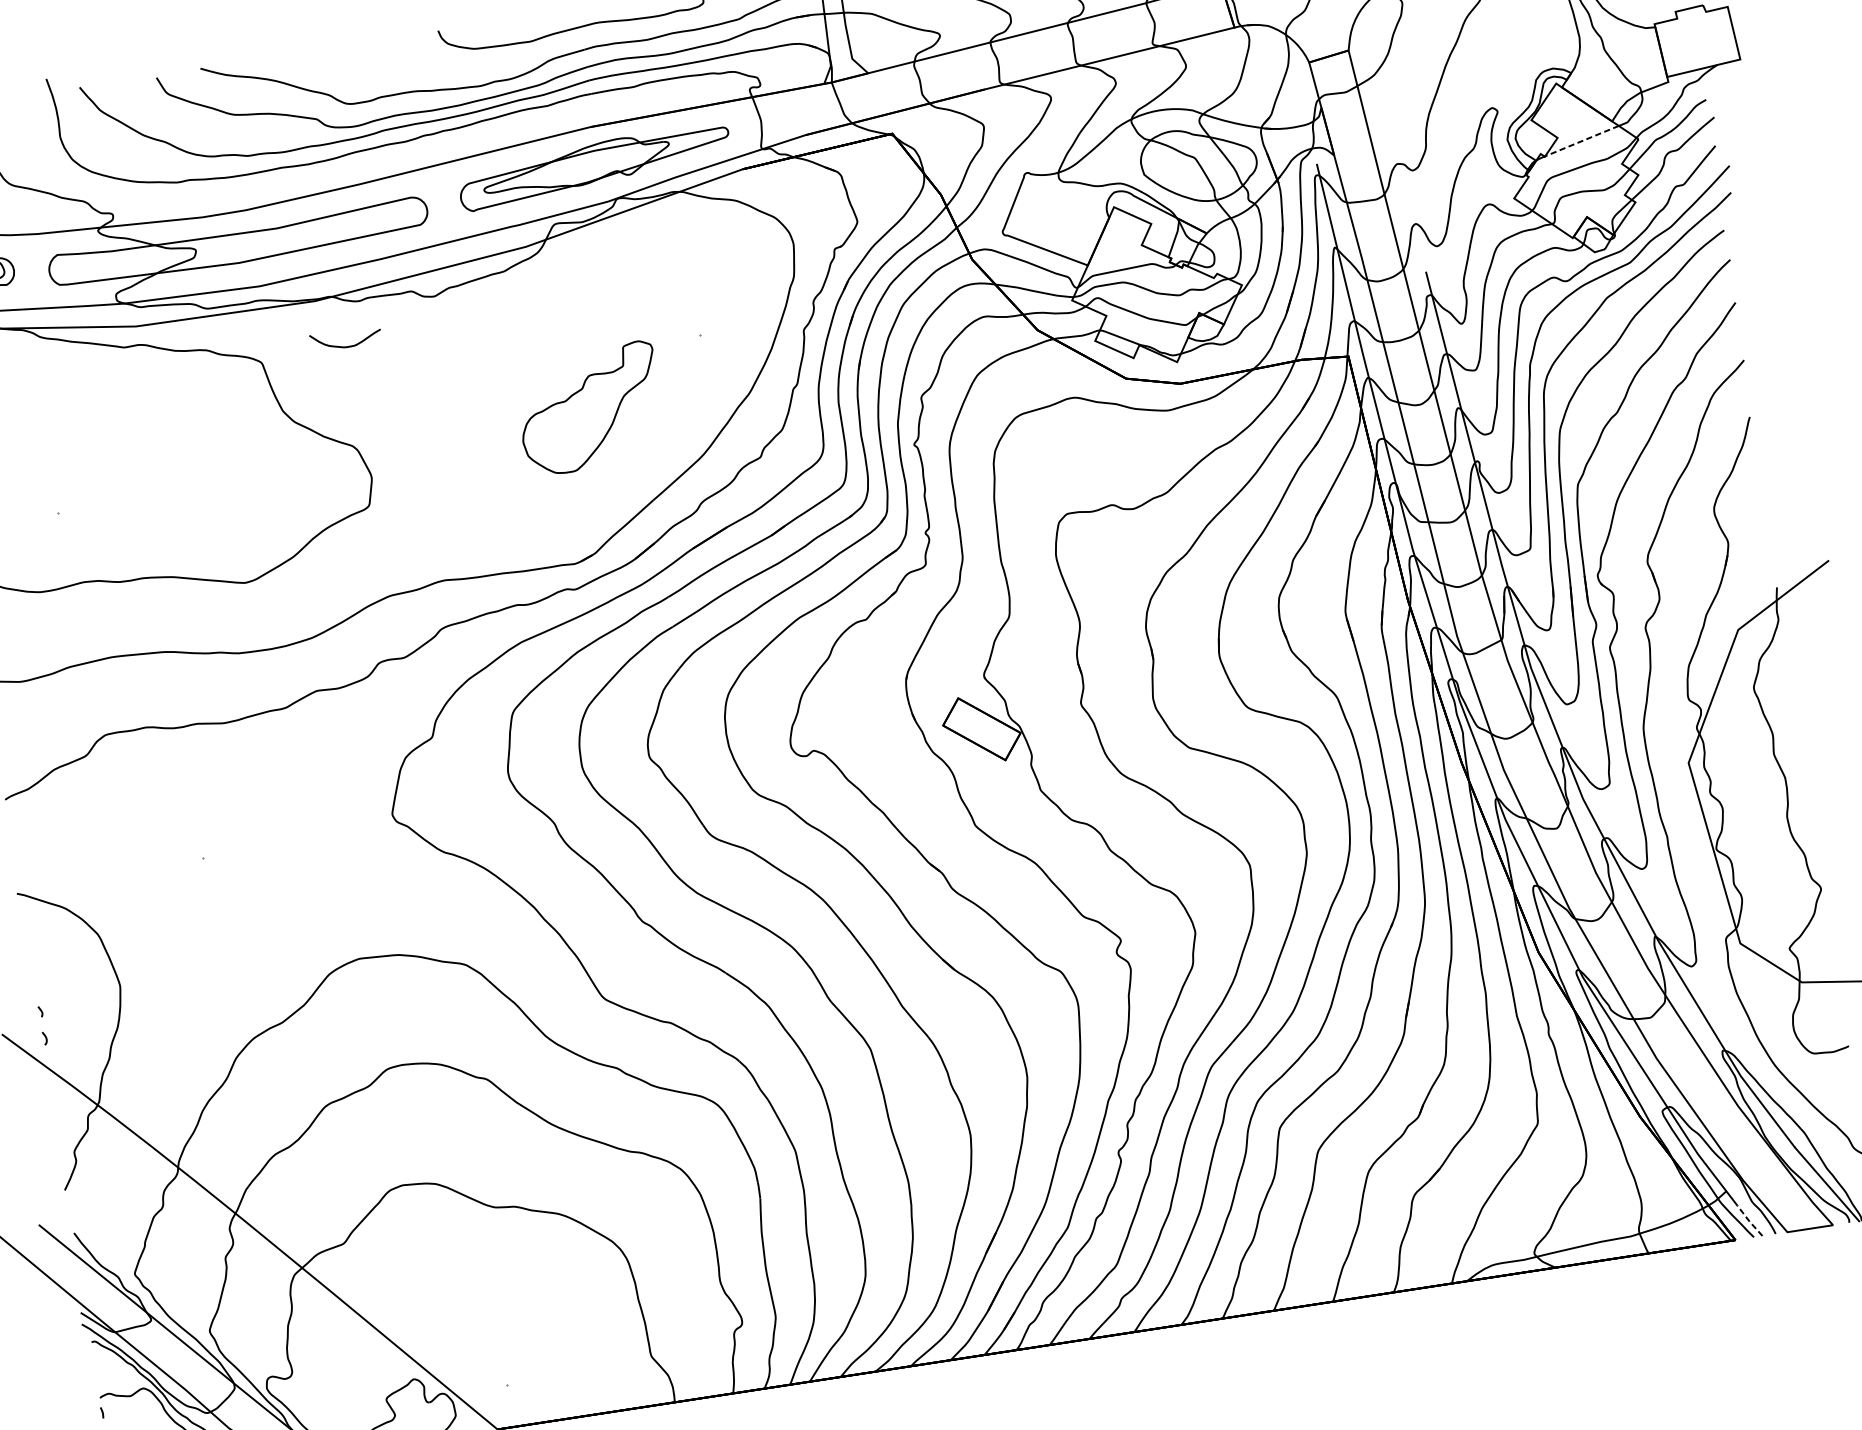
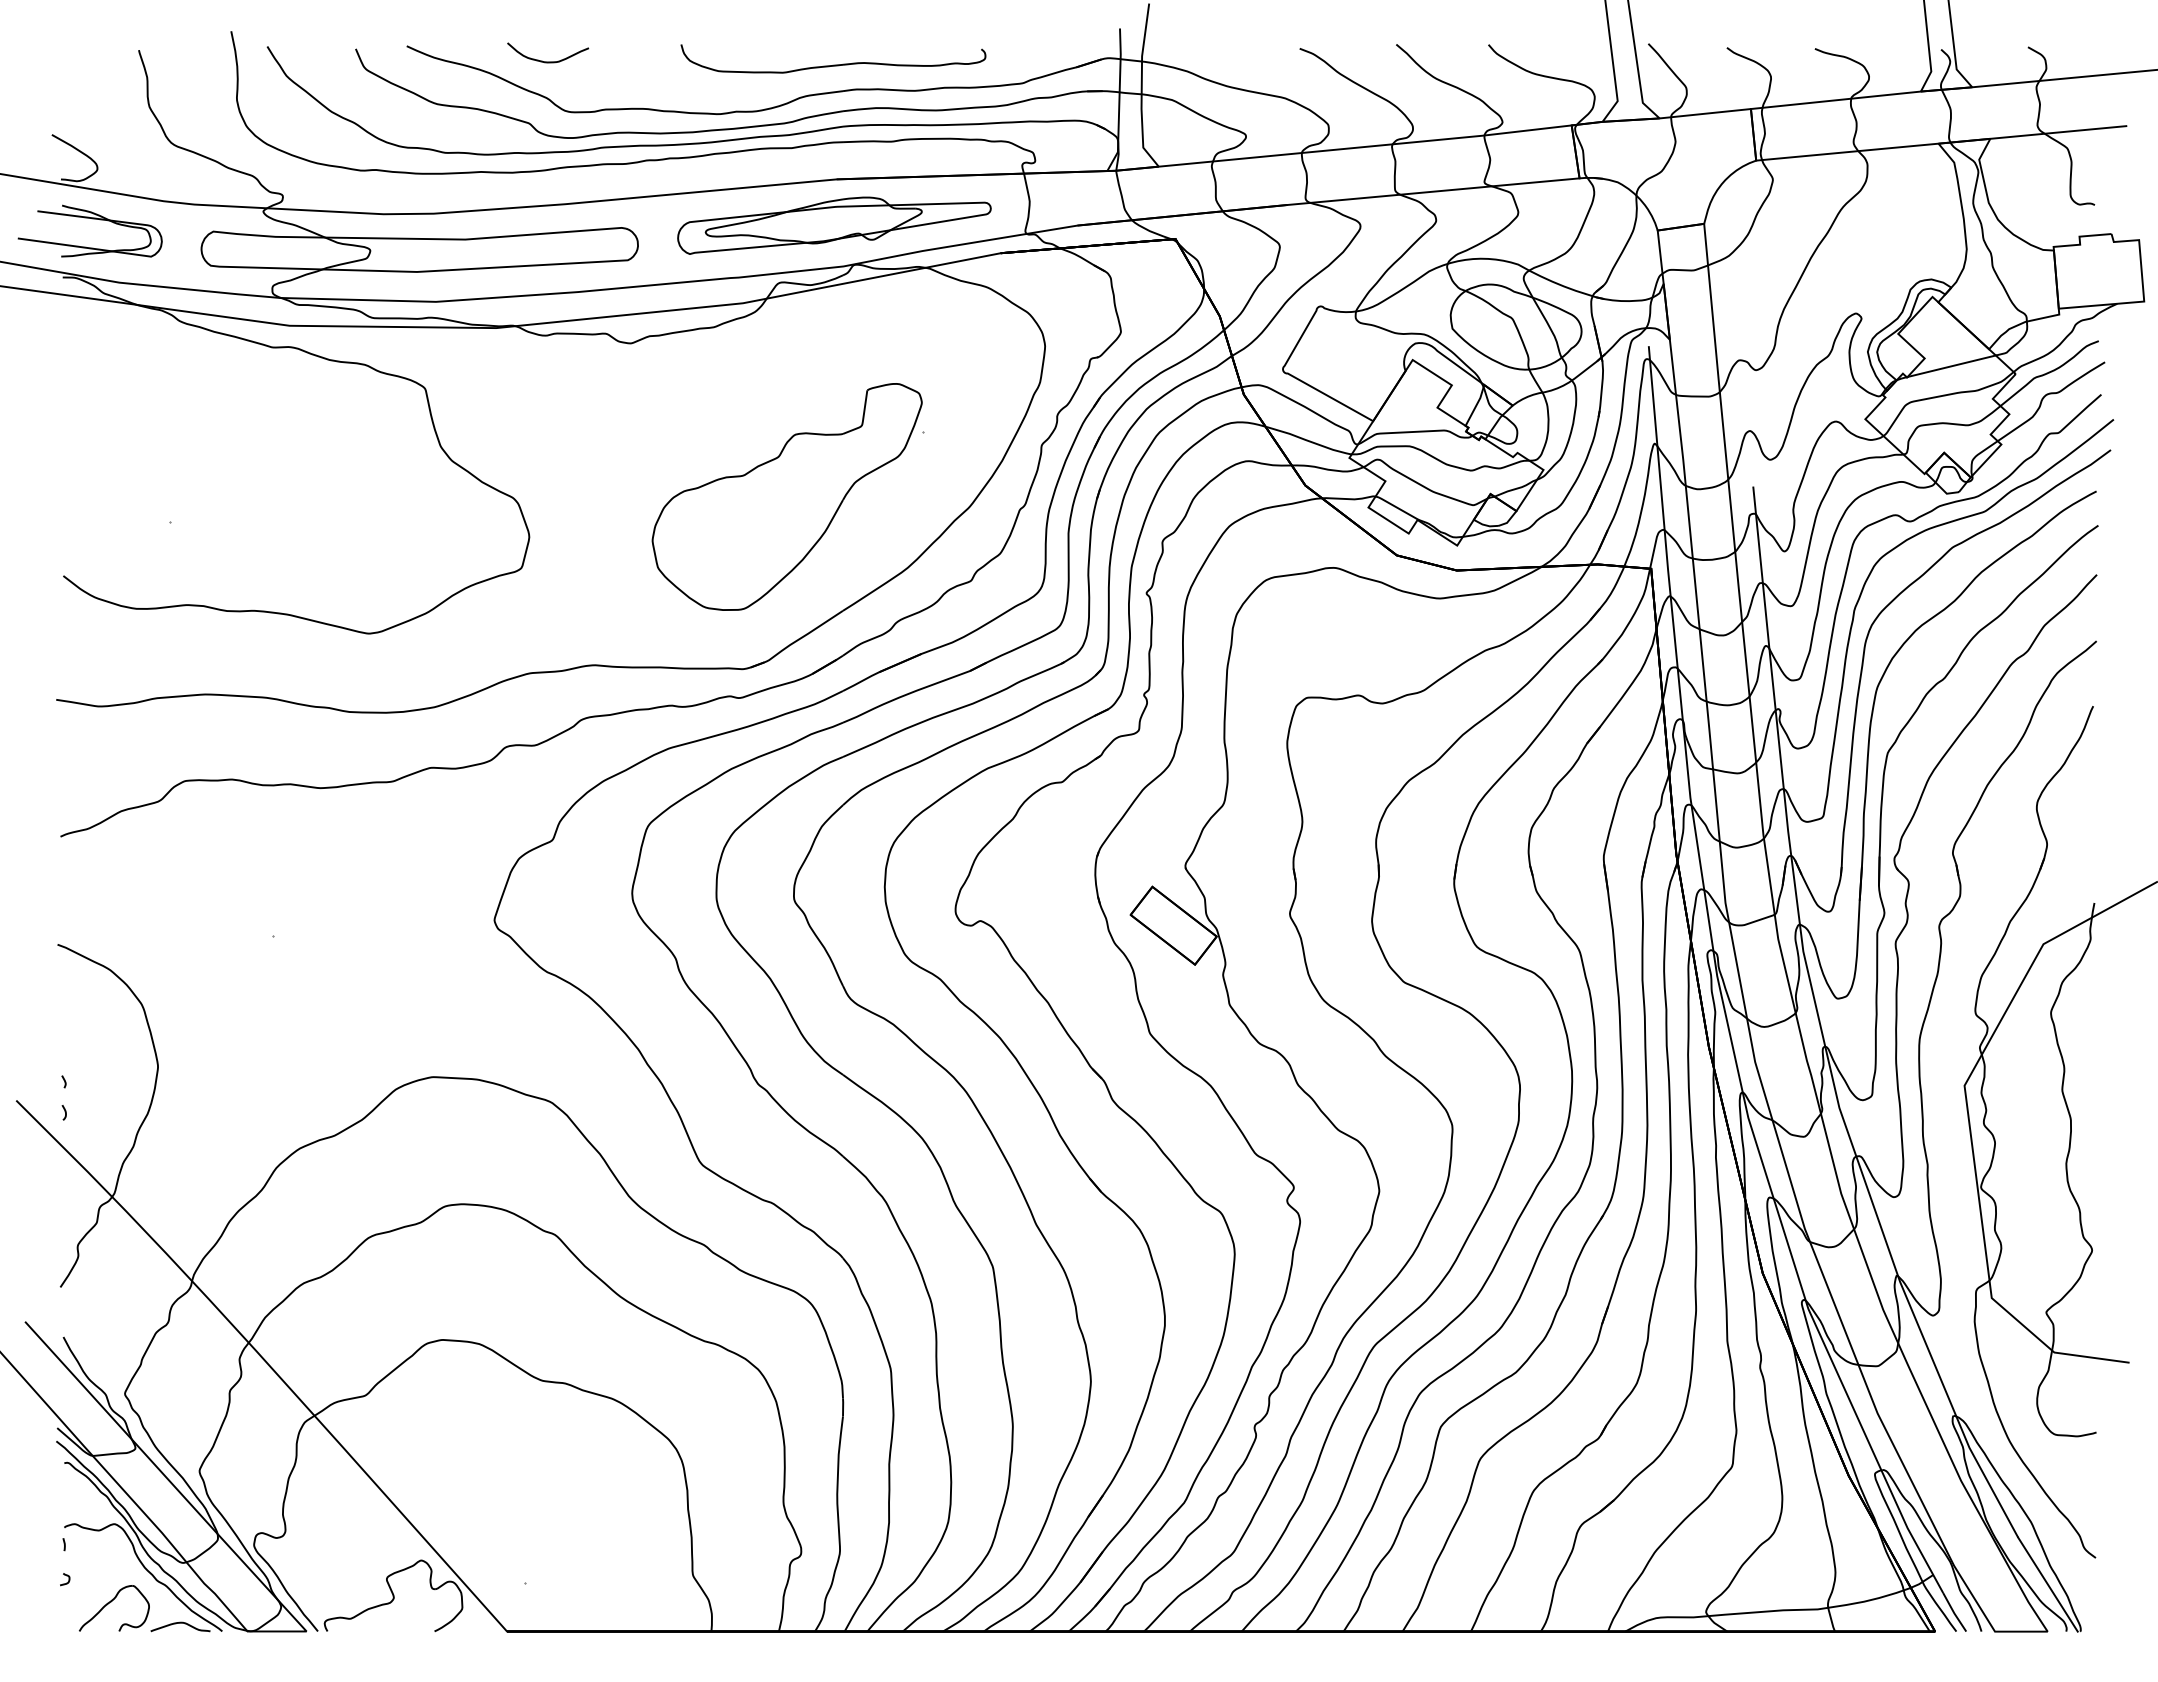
line: (1581, 141) -> (1951, 366), dashed -> solid
curve: (347, 346) -> (548, 61), moved
part: (589, 408) -> (786, 496), size x1.67
line: (1748, 1221) -> (1953, 1612), dashed -> solid

